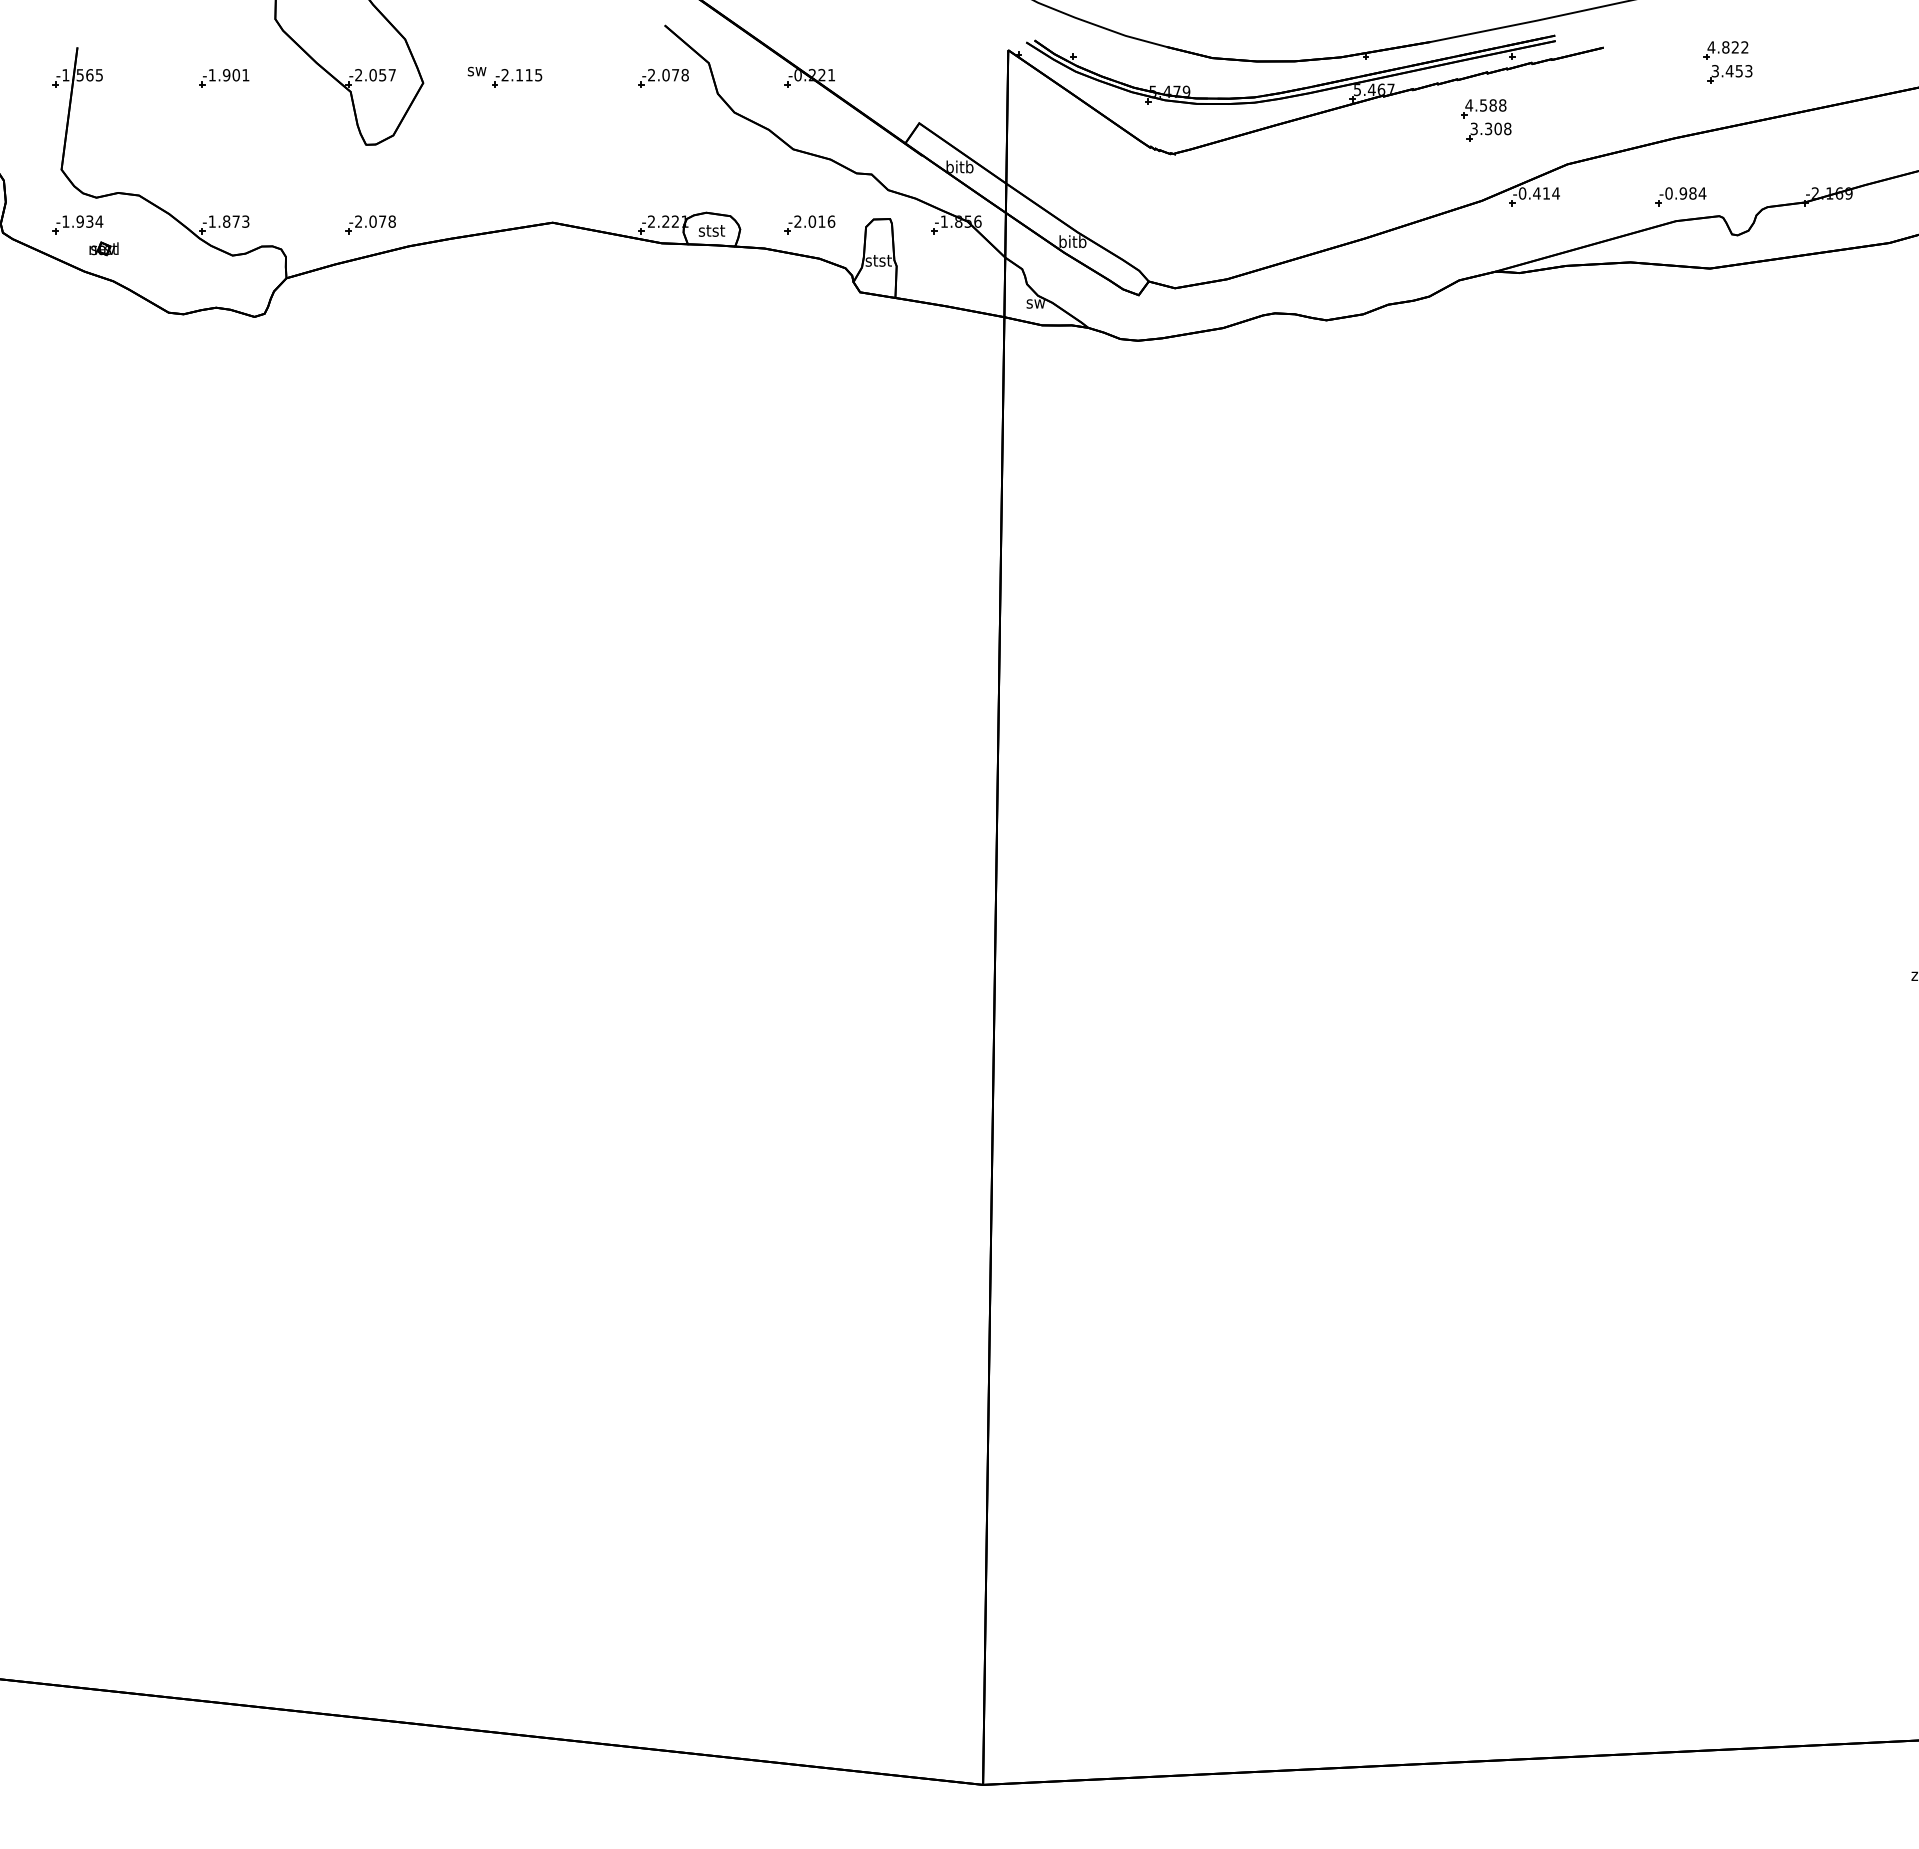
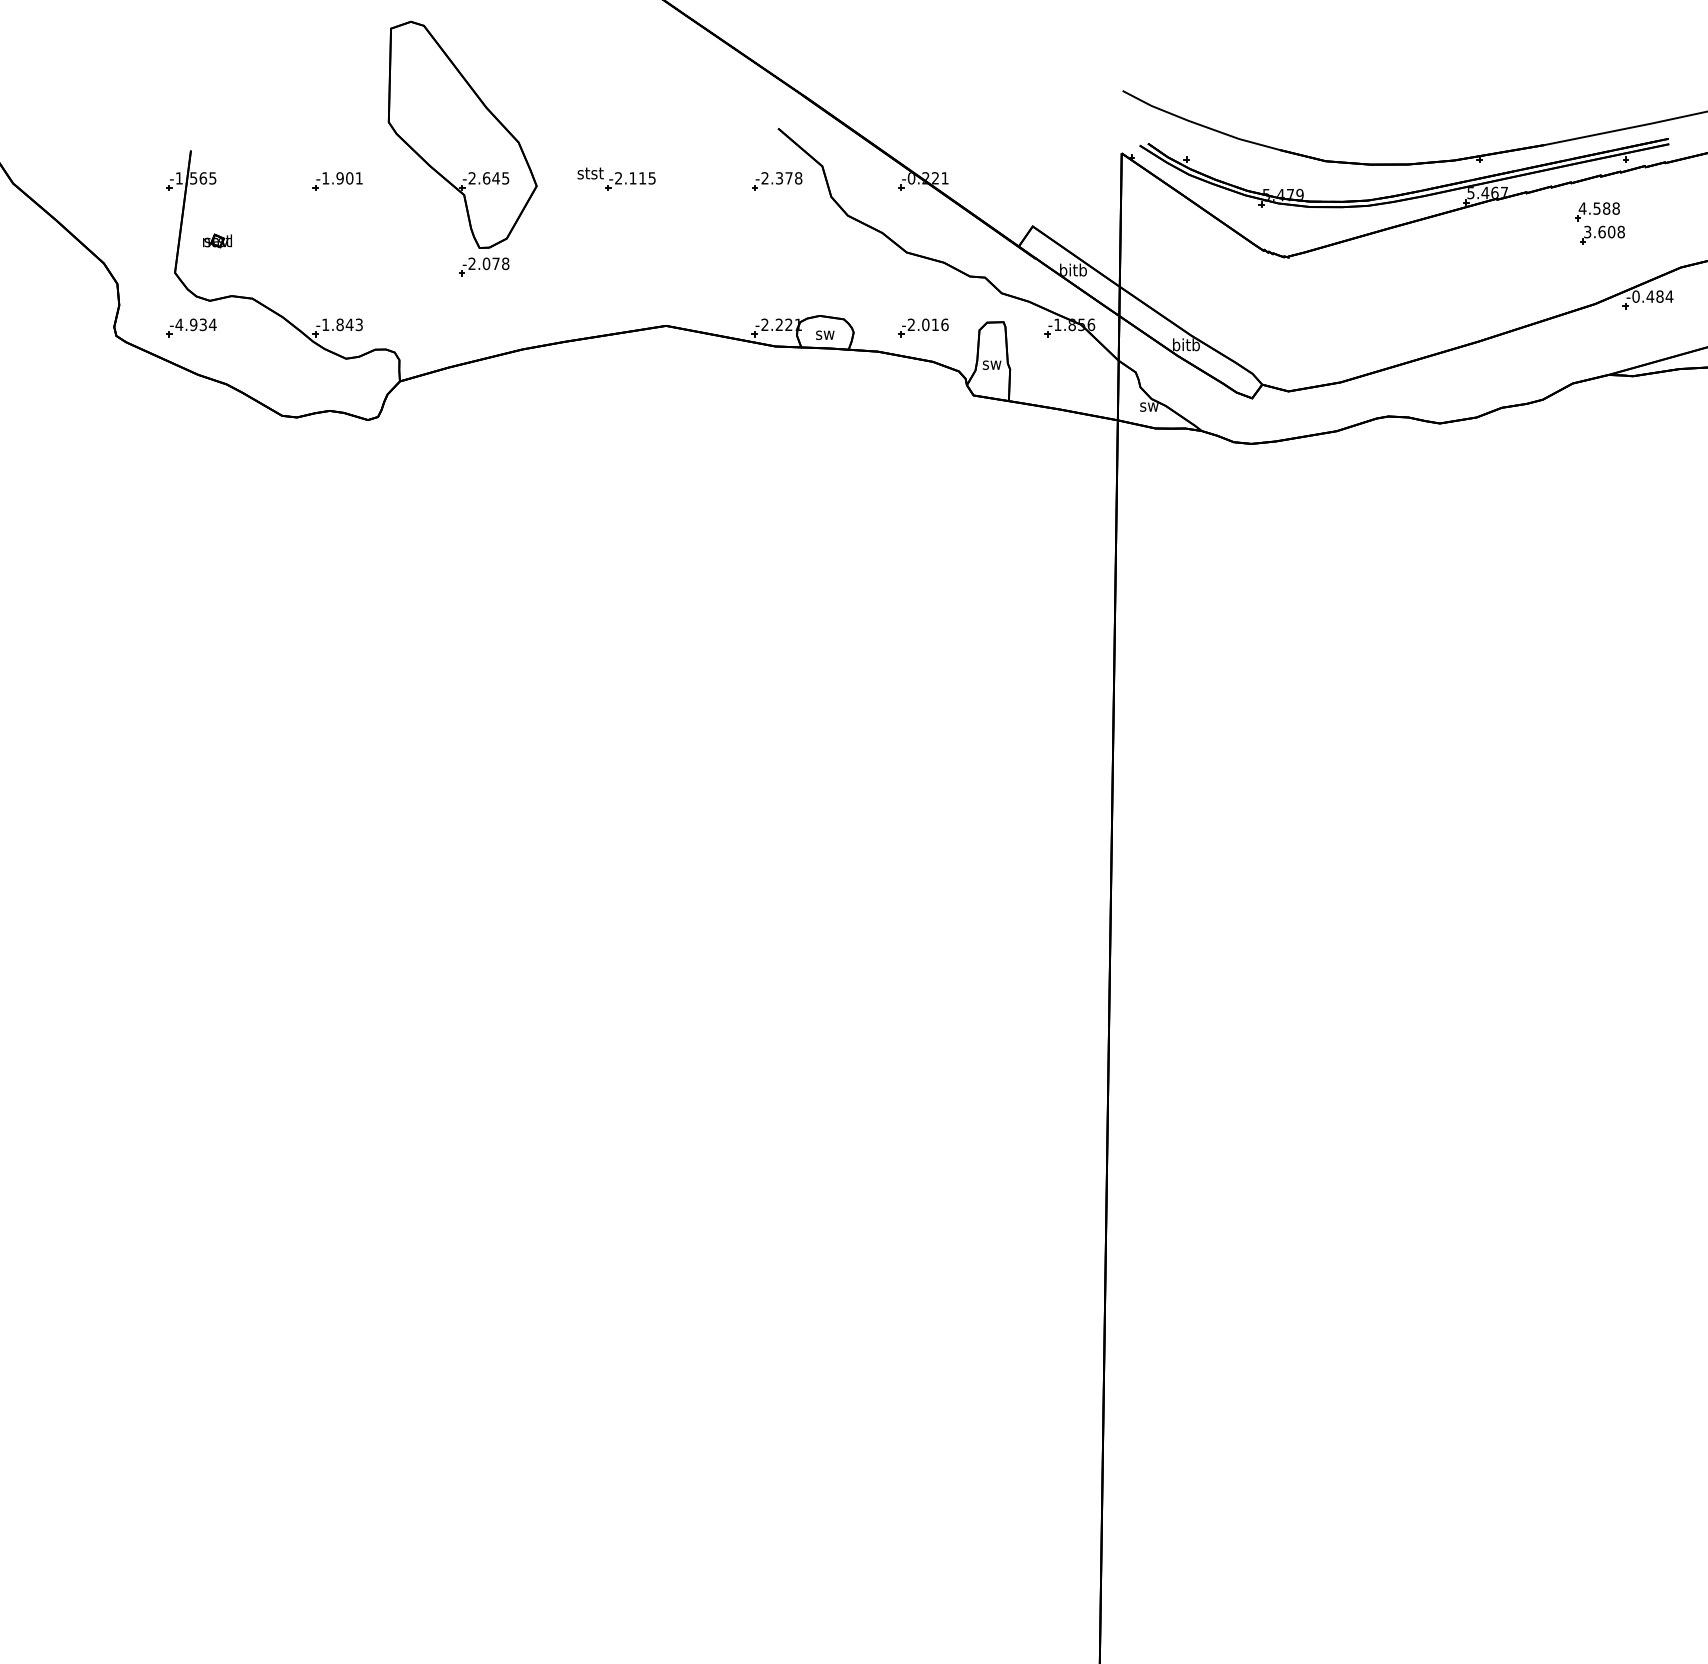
text: (477, 70) -> (590, 173), sw -> stst
text: (382, 75) -> (495, 178), -2.057 -> -2.645
text: (665, 75) -> (778, 178), -2.078 -> -2.378
text: (1488, 128) -> (1601, 231), 3.308 -> 3.608
text: (1546, 193) -> (1659, 296), -0.414 -> -0.484
text: (65, 221) -> (178, 324), -1.934 -> -4.934
text: (236, 221) -> (349, 324), -1.873 -> -1.843
part: (370, 224) -> (483, 266), moved
text: (711, 230) -> (824, 333), stst -> sw
part: (103, 248) -> (216, 240), moved
text: (878, 260) -> (991, 363), stst -> sw

